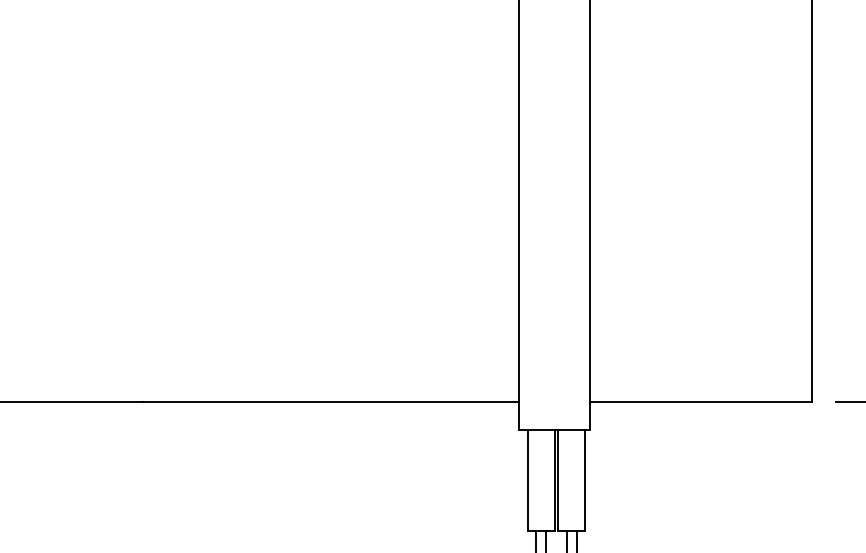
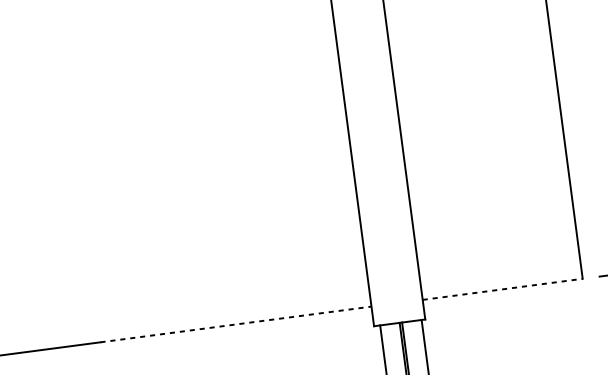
line: (331, 402) -> (236, 324), solid -> dashed
line: (701, 402) -> (502, 289), solid -> dashed

